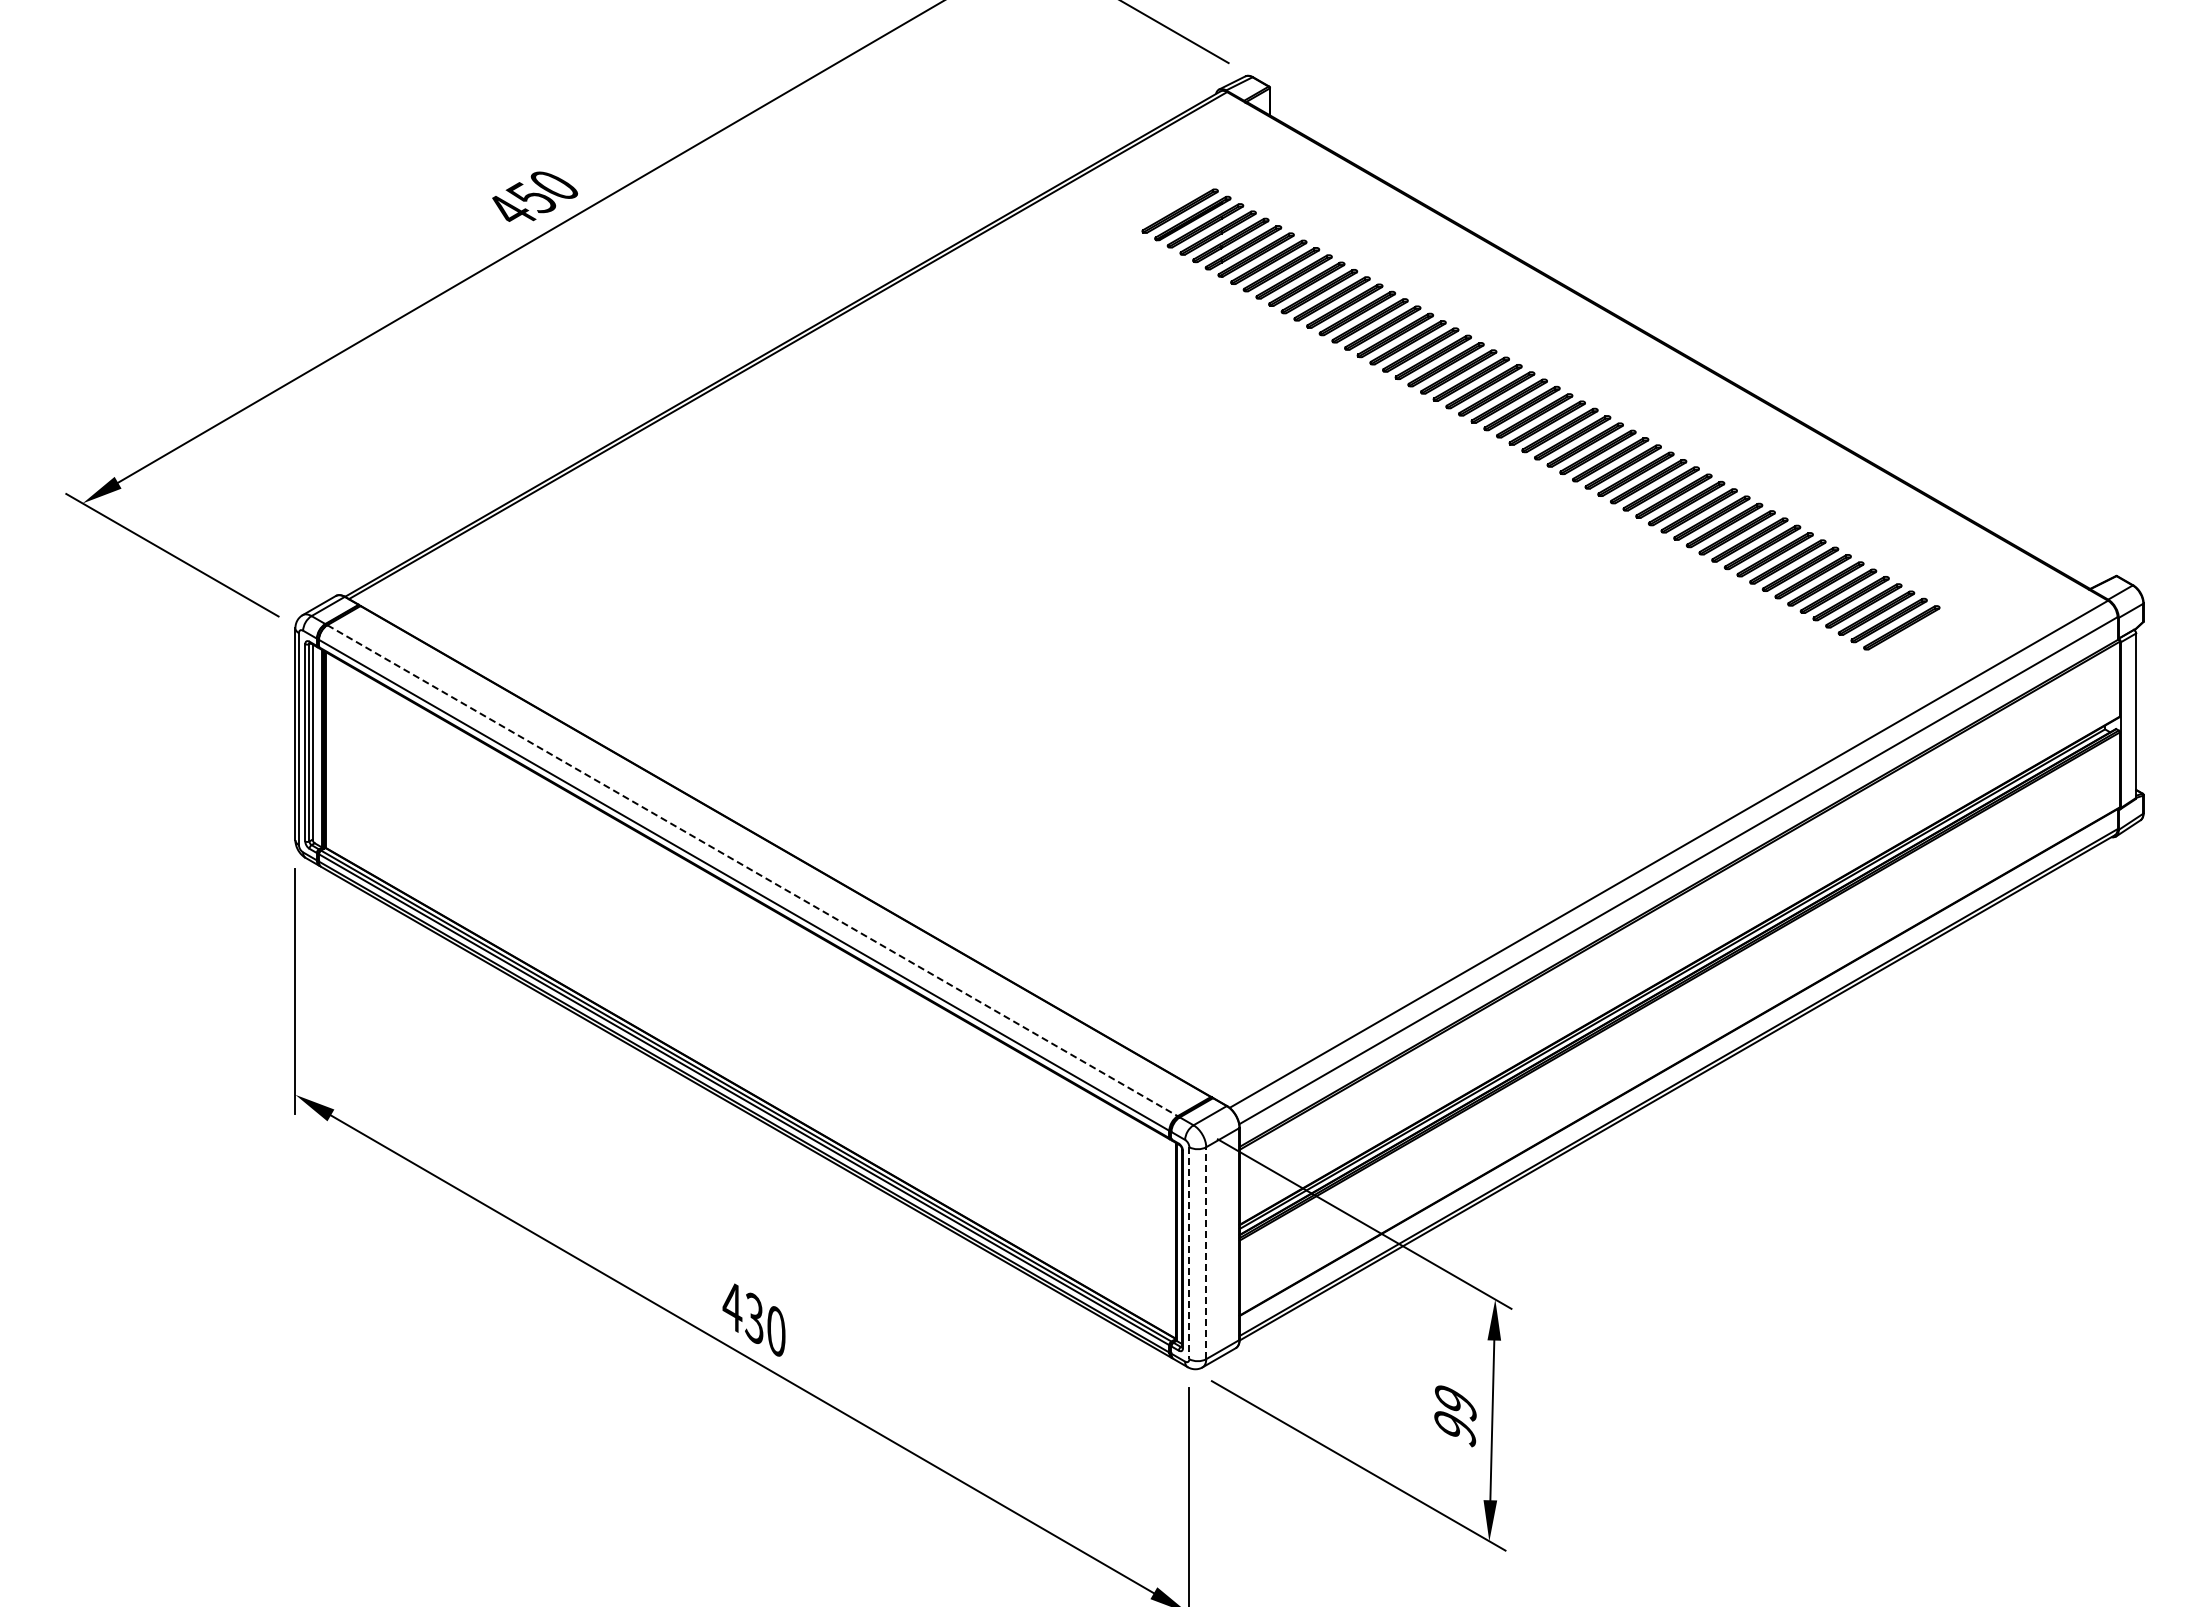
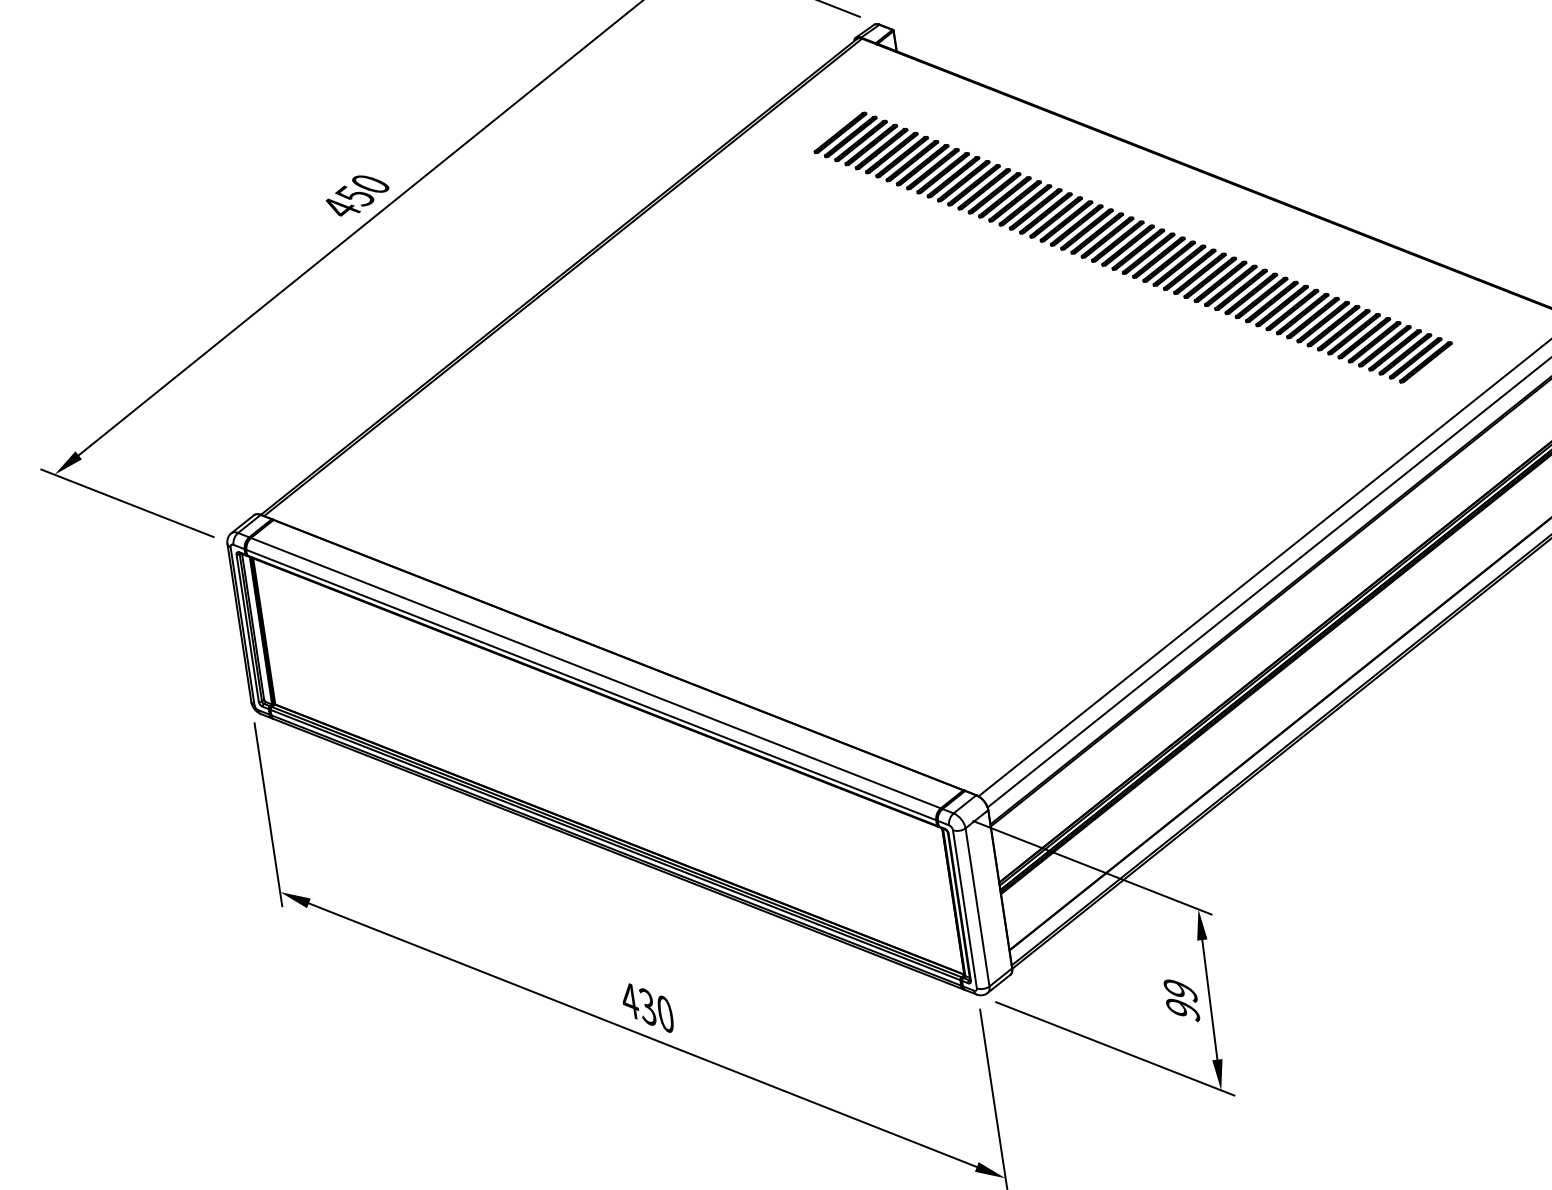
line: (752, 870) -> (595, 673), dashed -> solid
line: (1189, 1253) -> (965, 909), dashed -> solid
line: (1206, 1253) -> (977, 907), dashed -> solid

